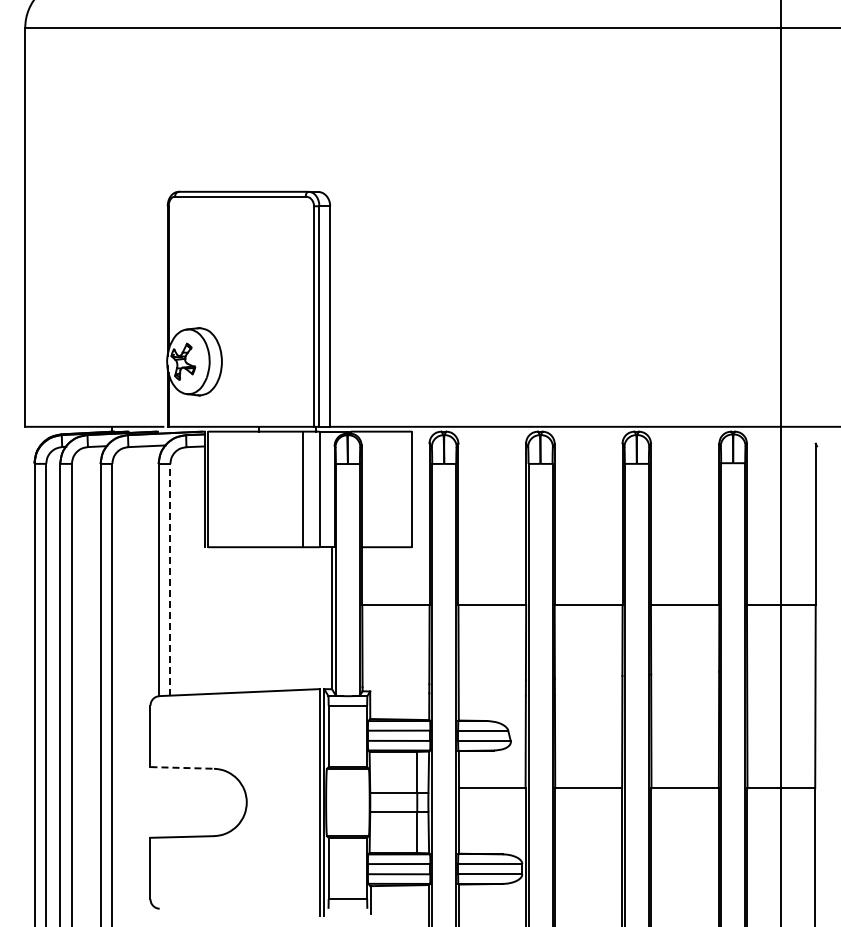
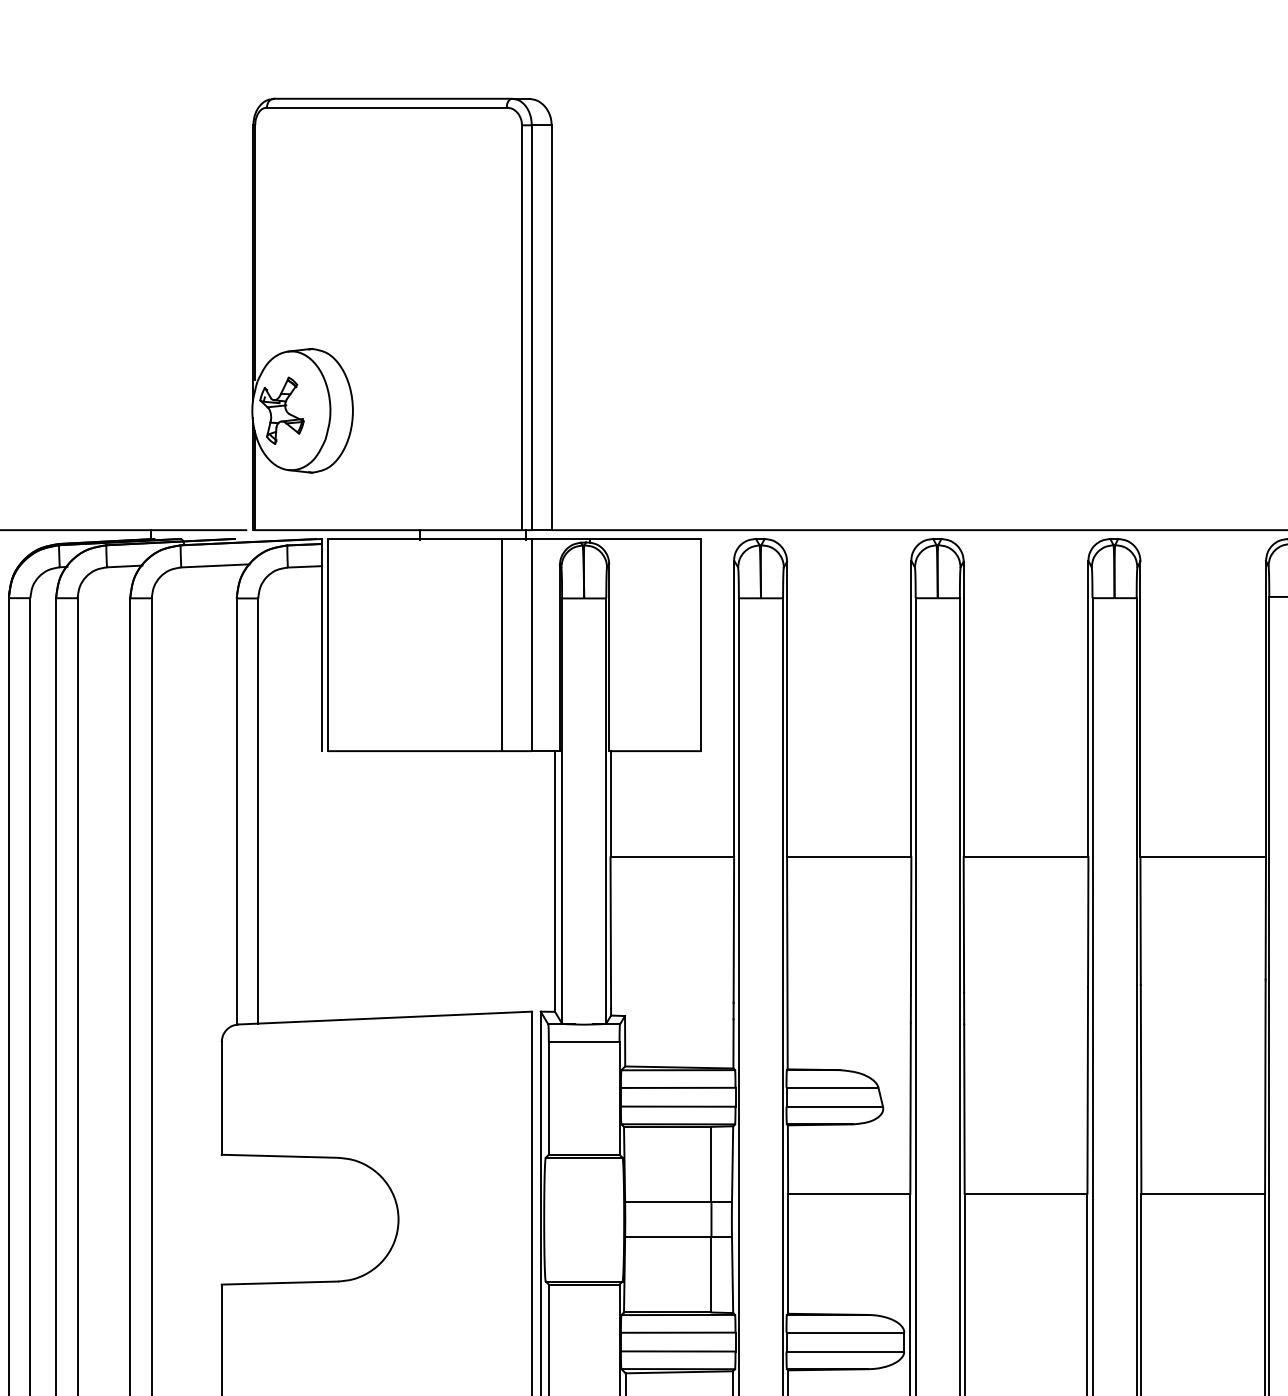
line: (170, 579) -> (258, 810), dashed -> solid
line: (182, 767) -> (280, 1155), dashed -> solid

